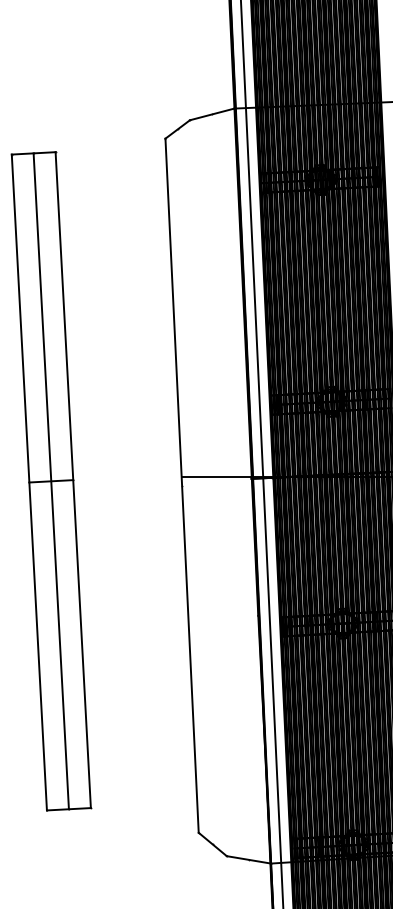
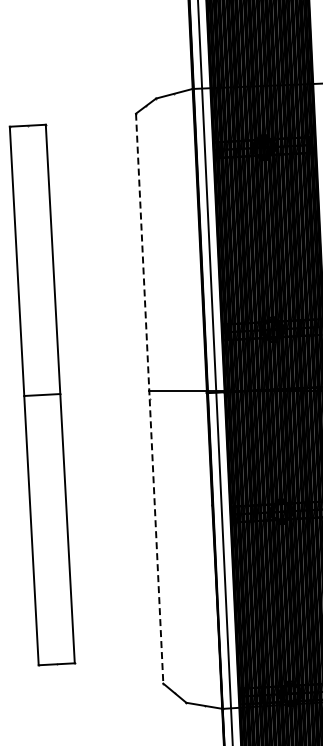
line: (50, 480) -> (41, 394), removed
line: (181, 486) -> (149, 399), solid -> dashed

